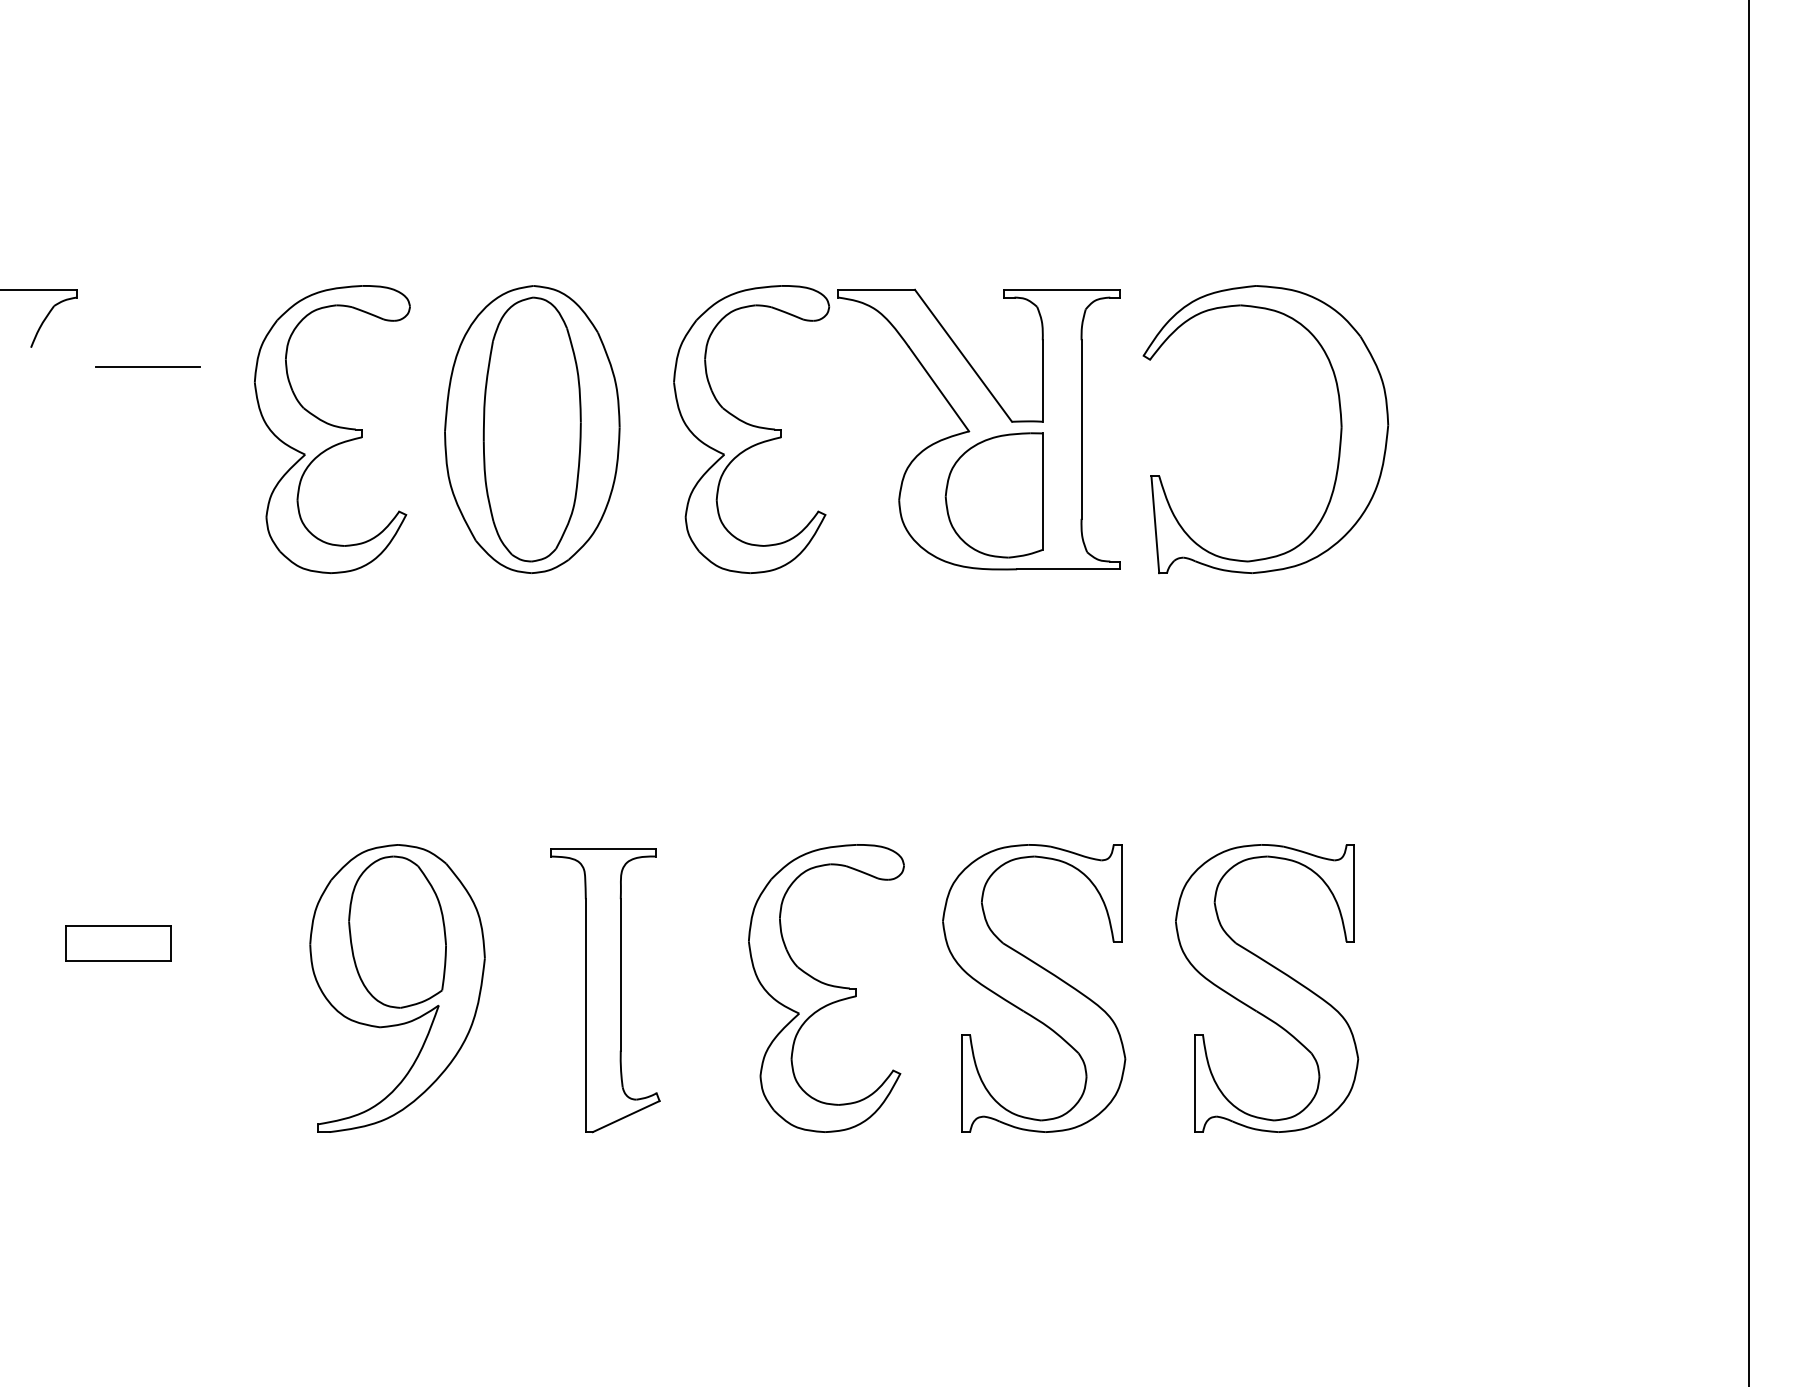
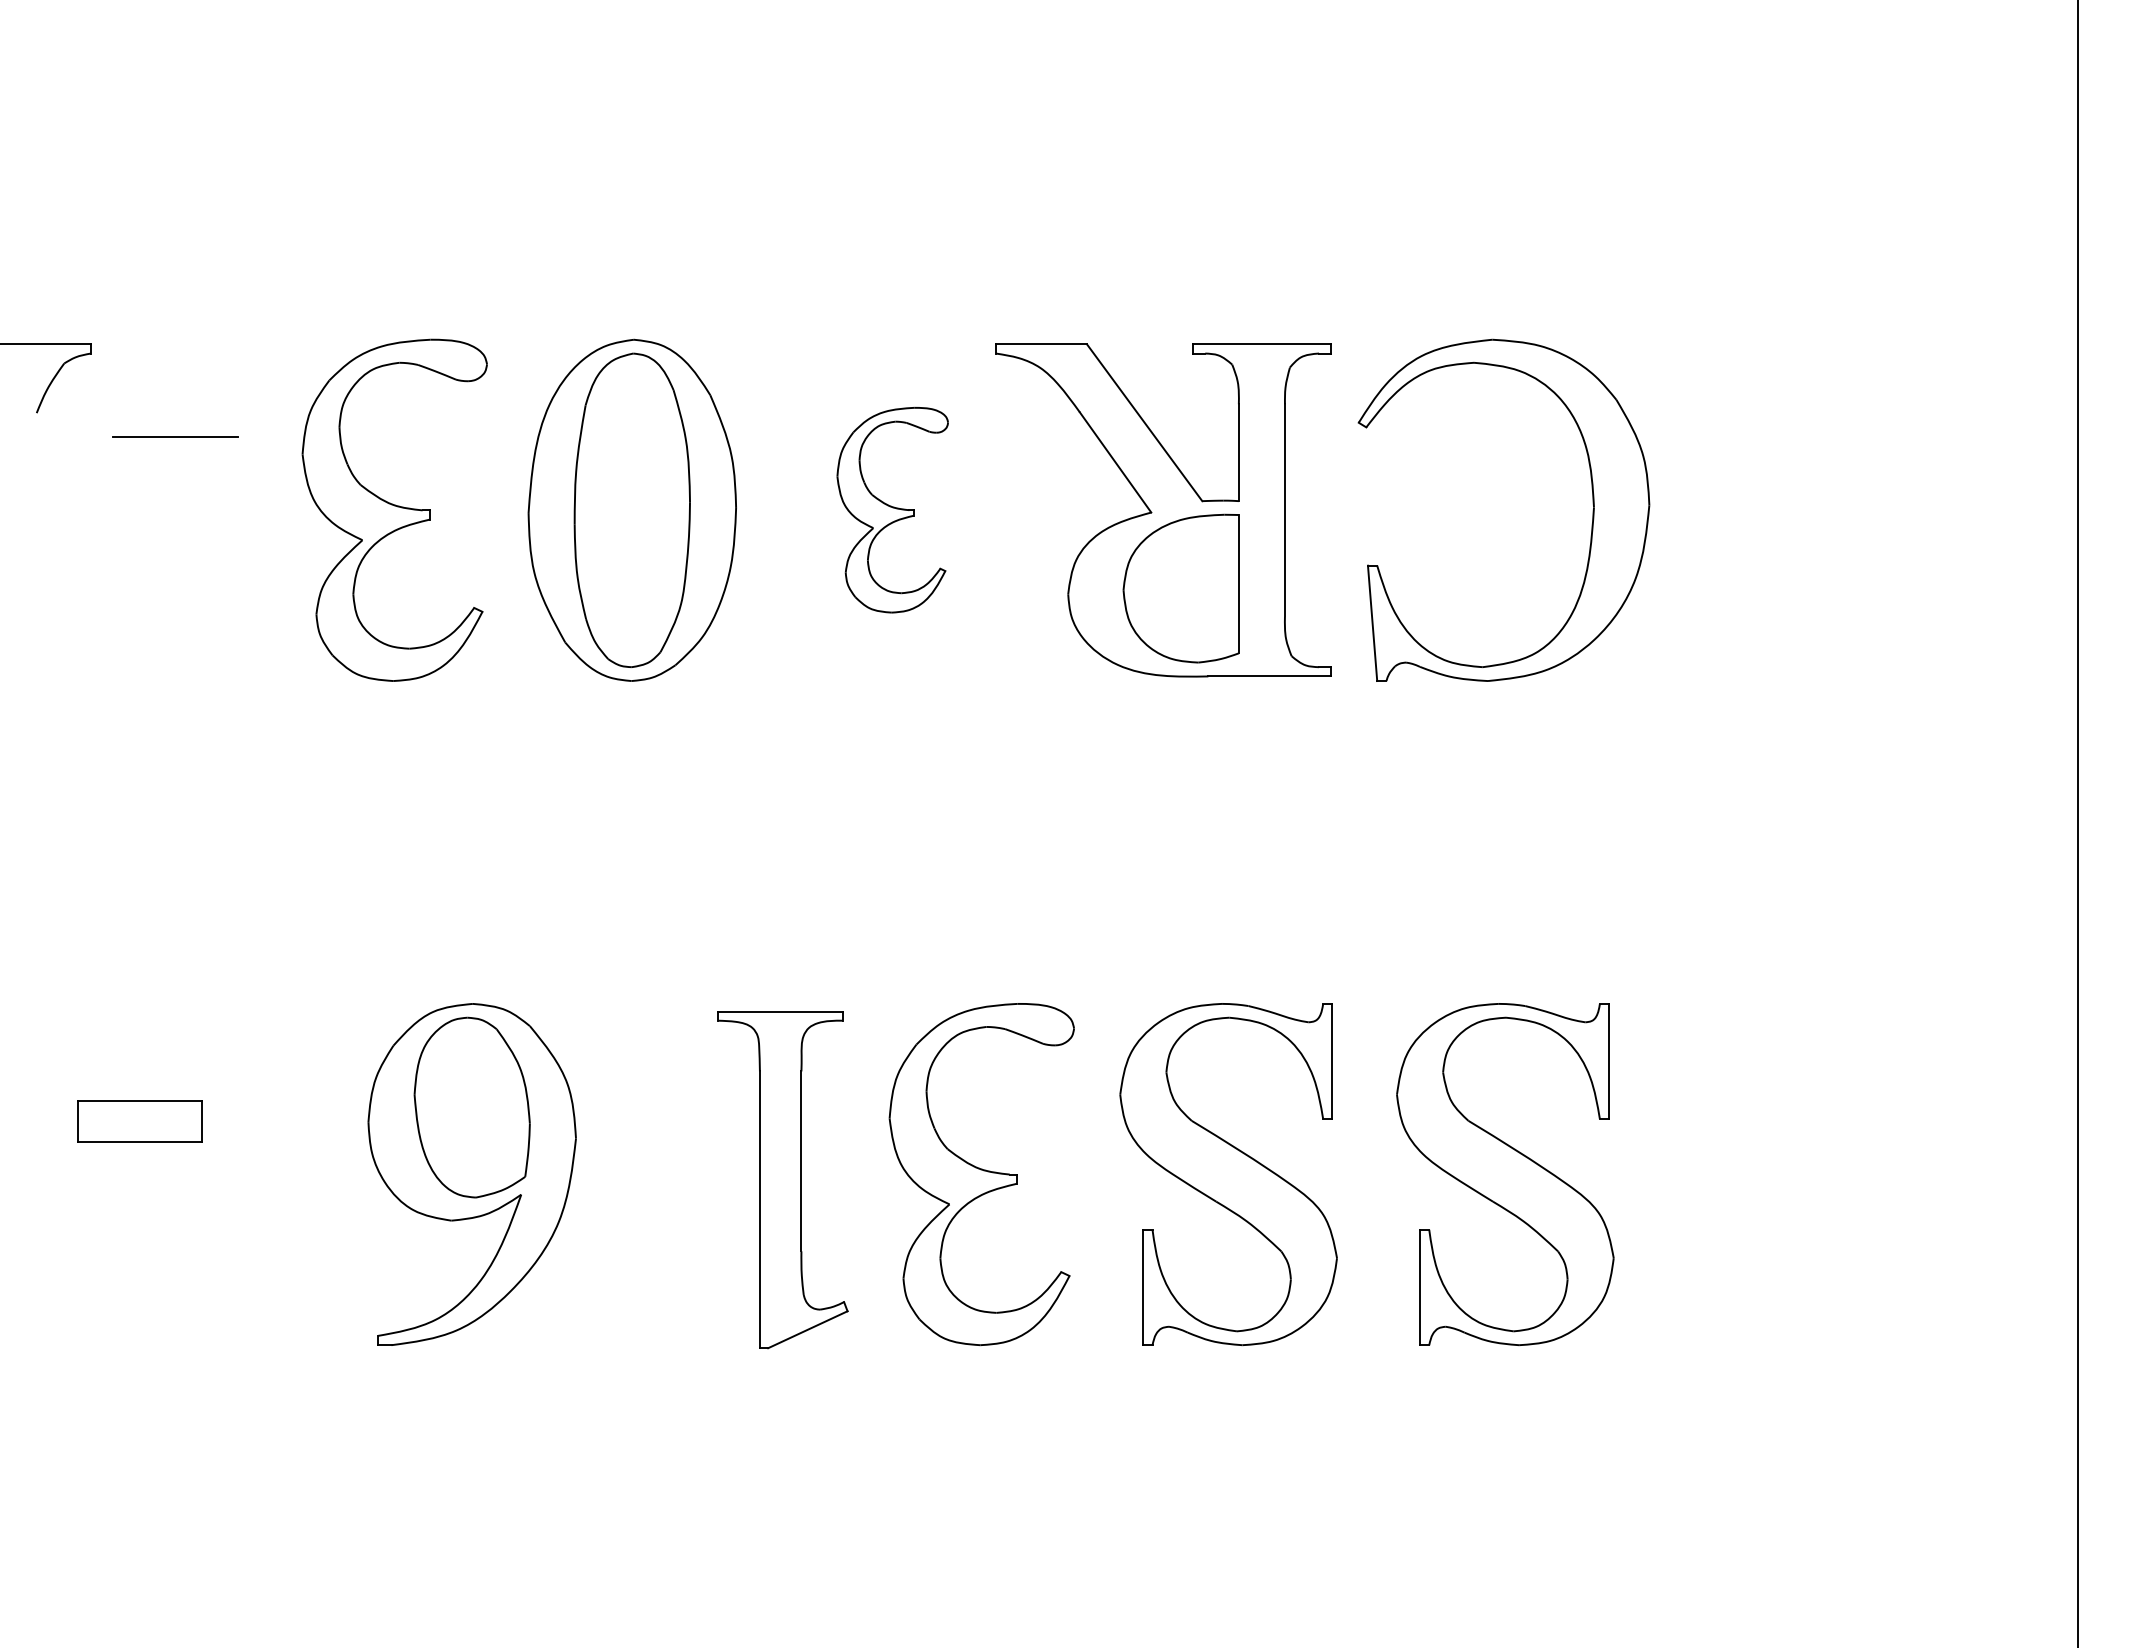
part: (751, 428) -> (892, 509), size x0.6
part: (604, 991) -> (782, 1180), moved

